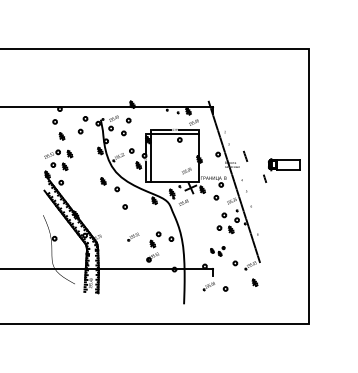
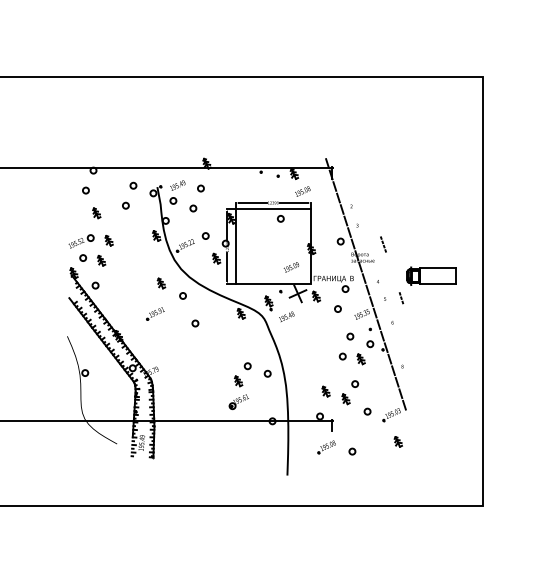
part: (281, 170) -> (427, 285), moved
part: (133, 236) -> (155, 313), moved
part: (217, 251) -> (339, 393), size x1.67

